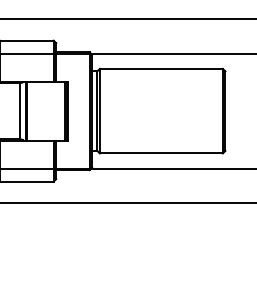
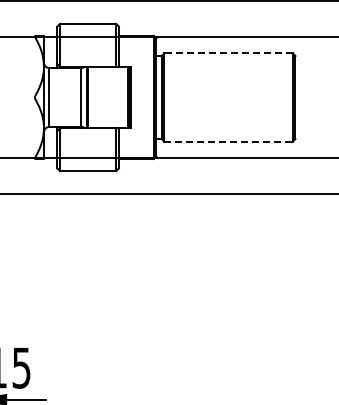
line: (161, 69) -> (228, 53), solid -> dashed
line: (162, 153) -> (229, 141), solid -> dashed

